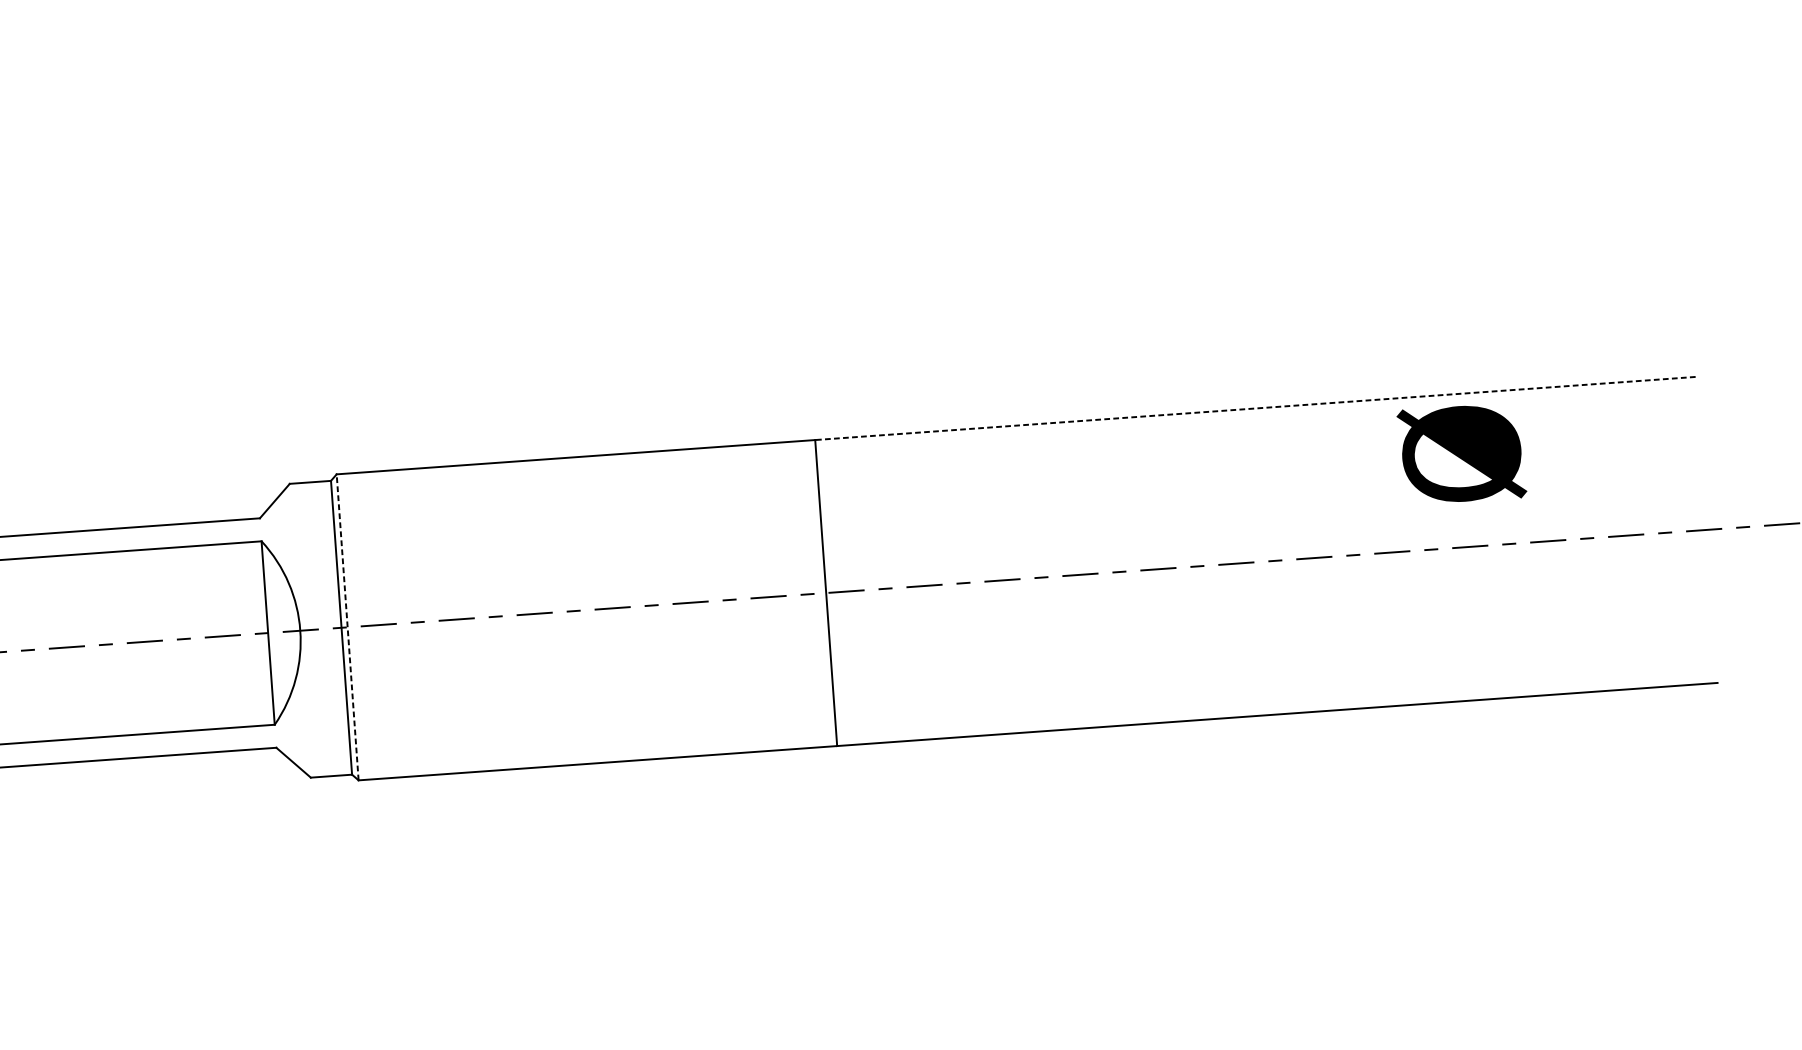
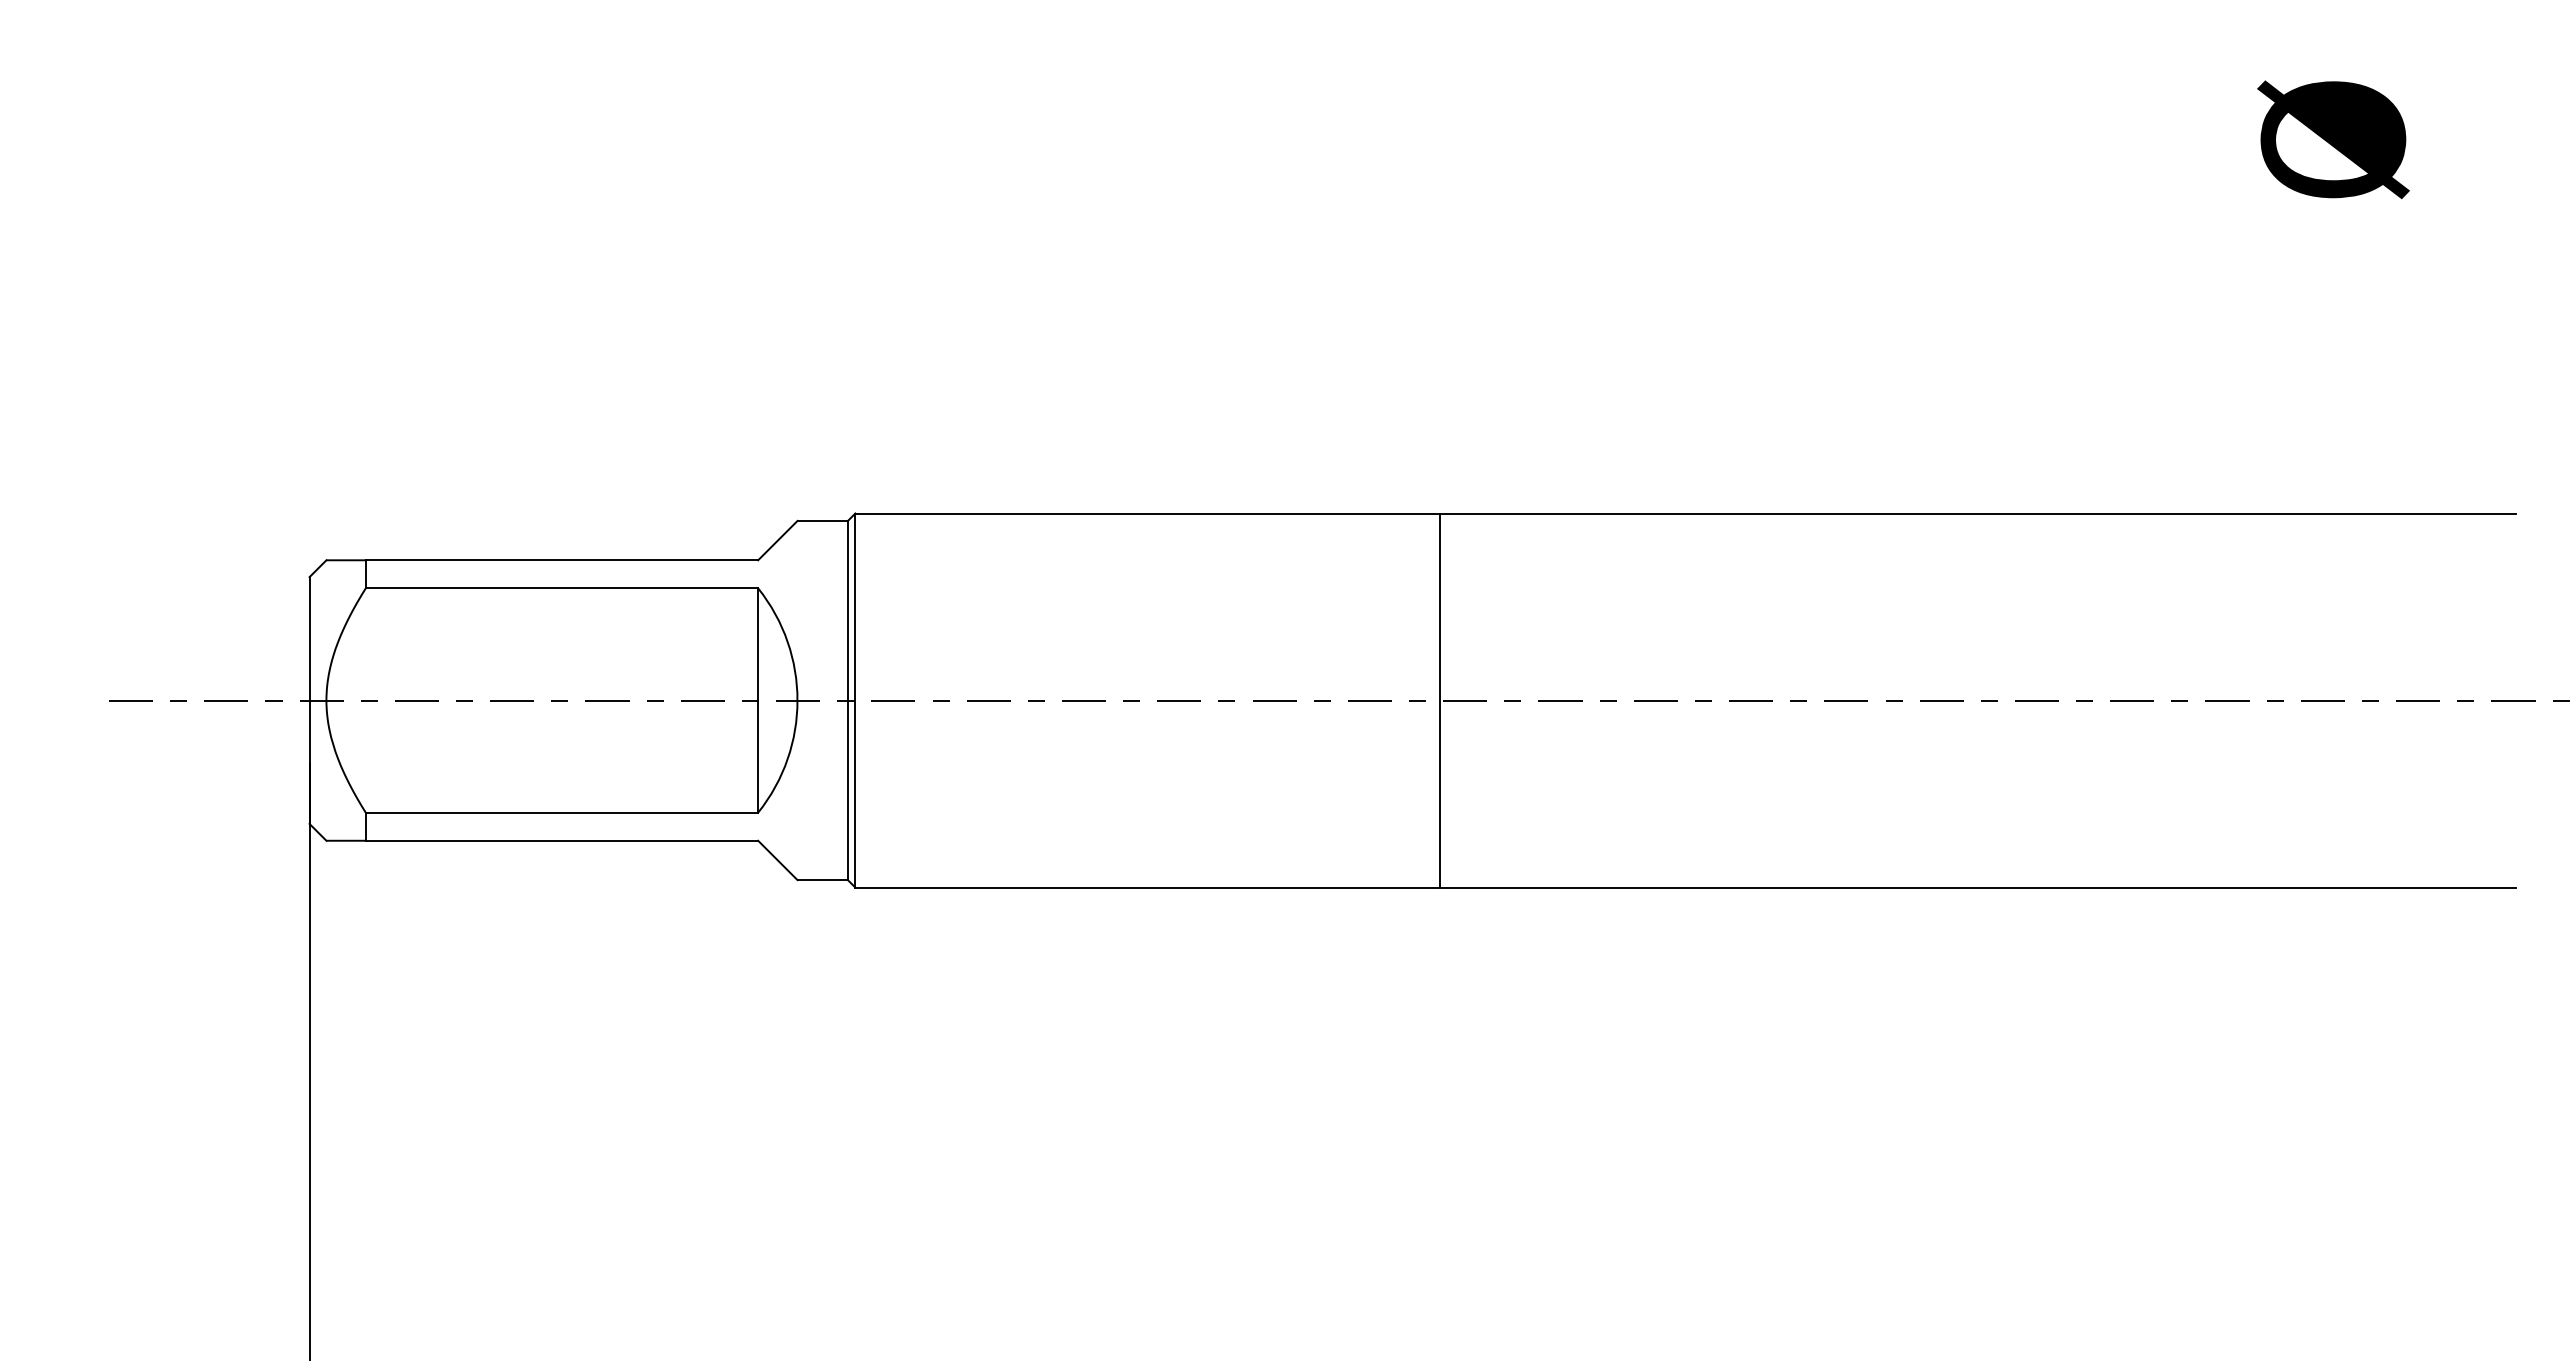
line: (1254, 408) -> (1977, 513), dashed -> solid
text: (1461, 453) -> (2333, 139), moved
line: (347, 627) -> (855, 700), dashed -> solid

